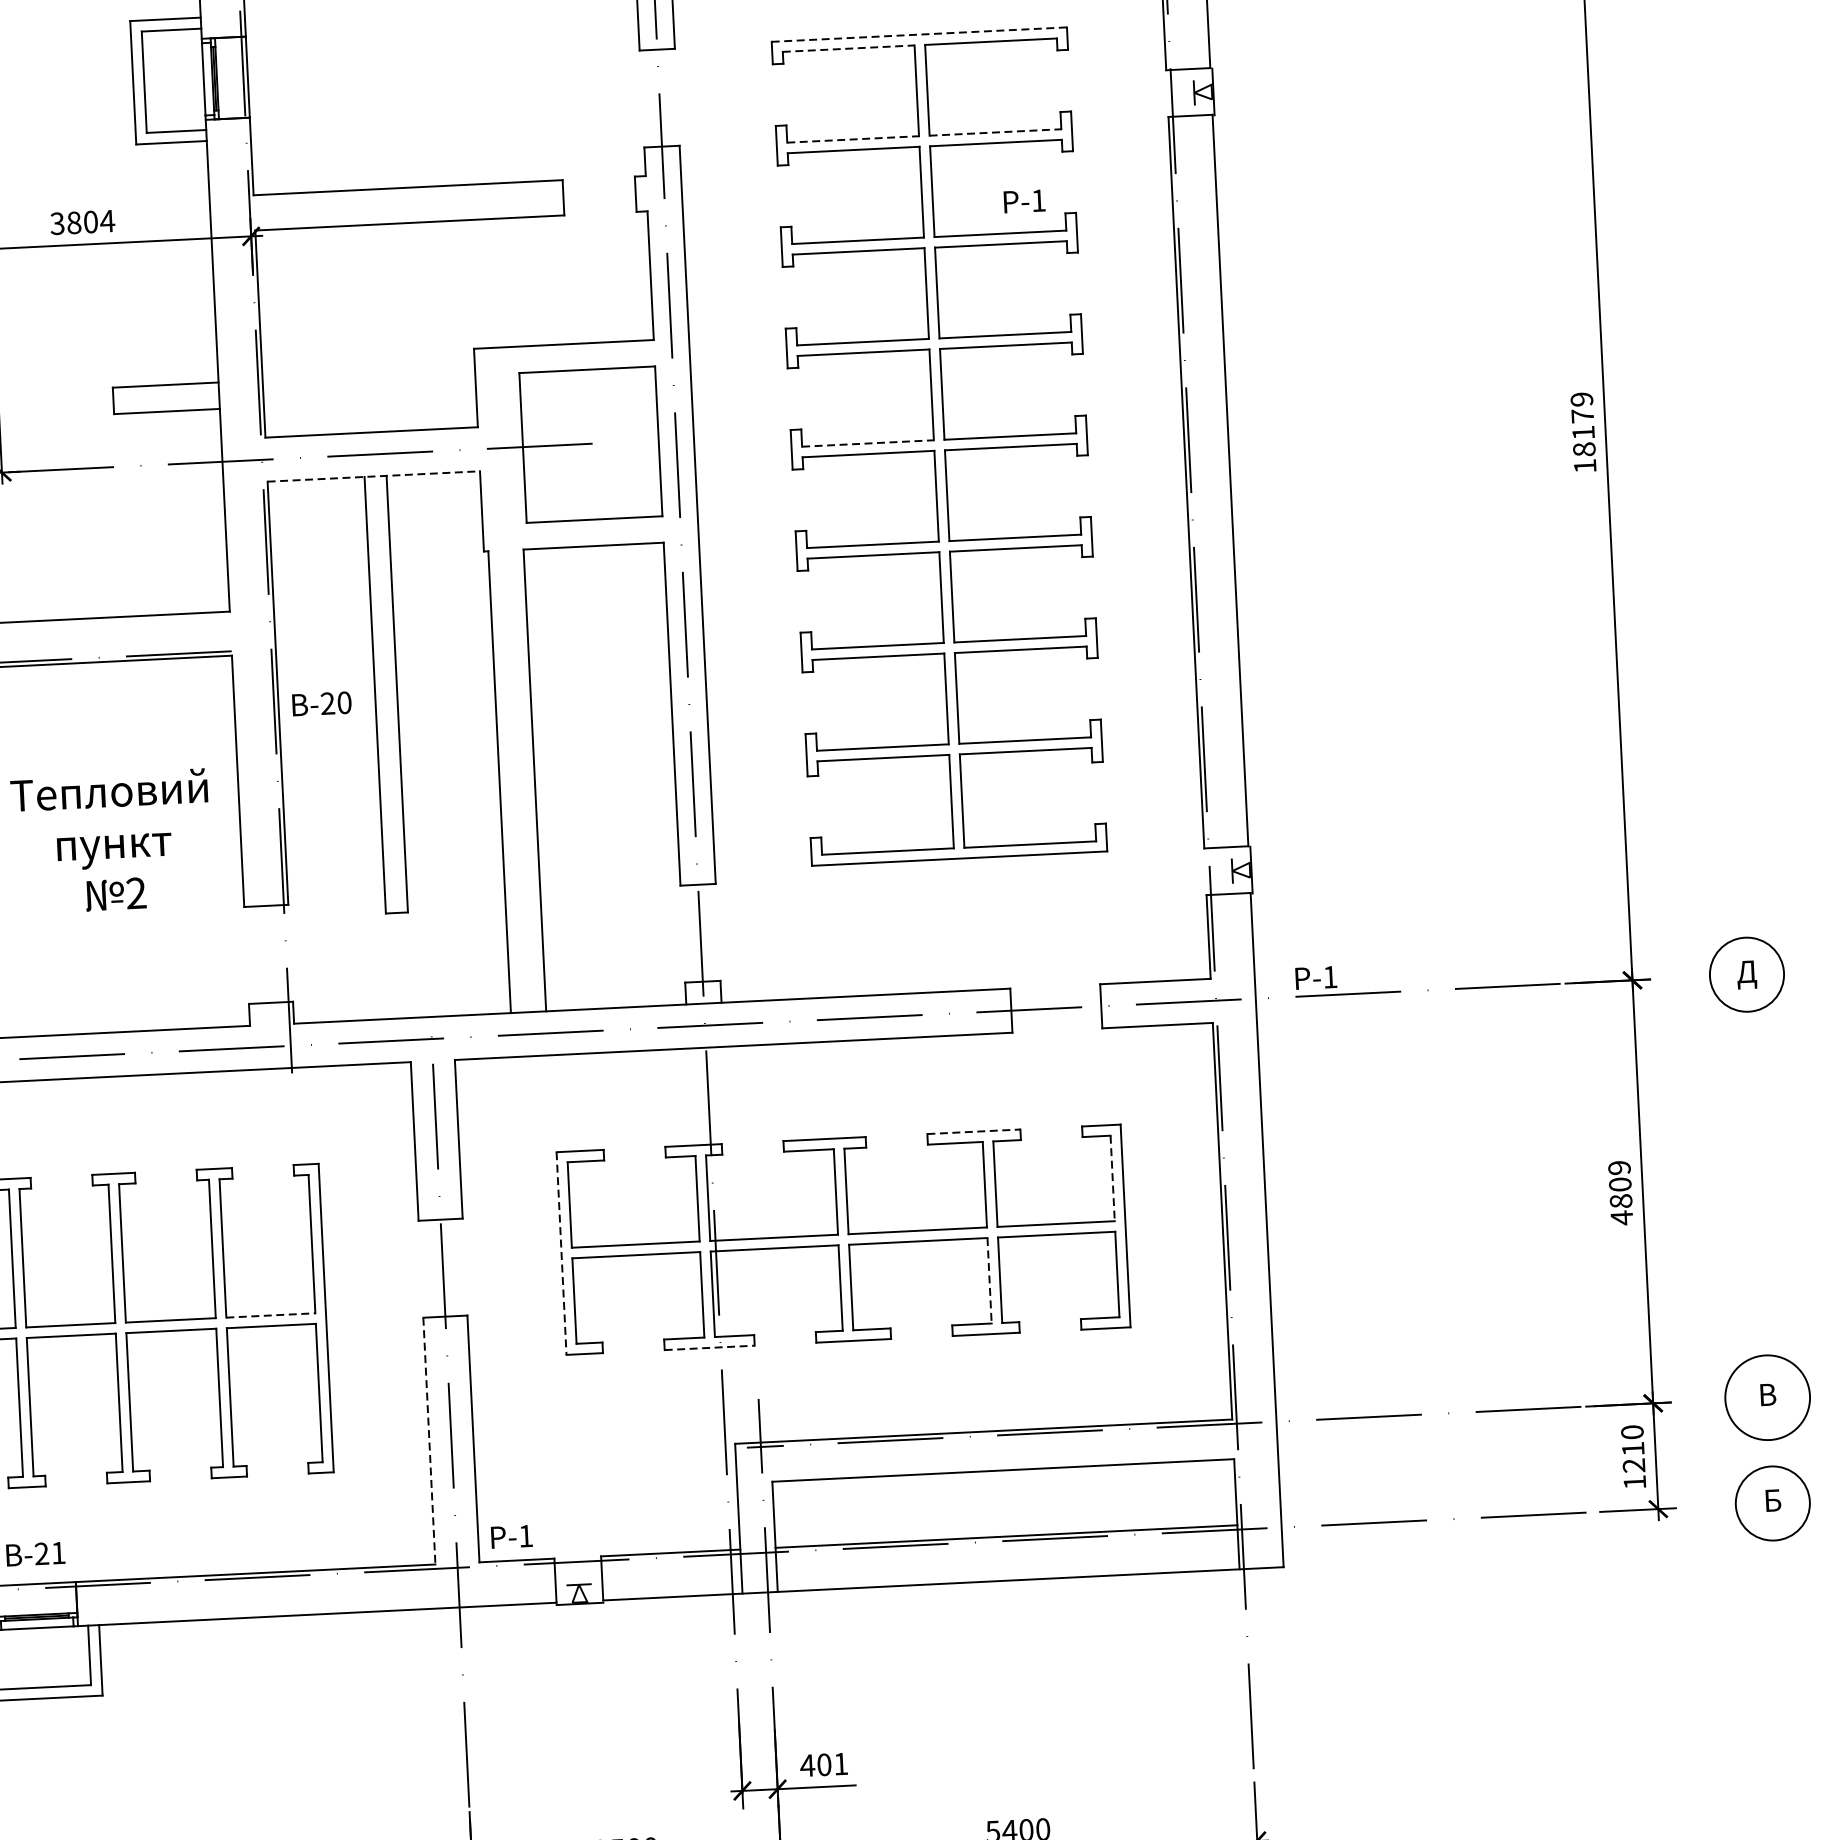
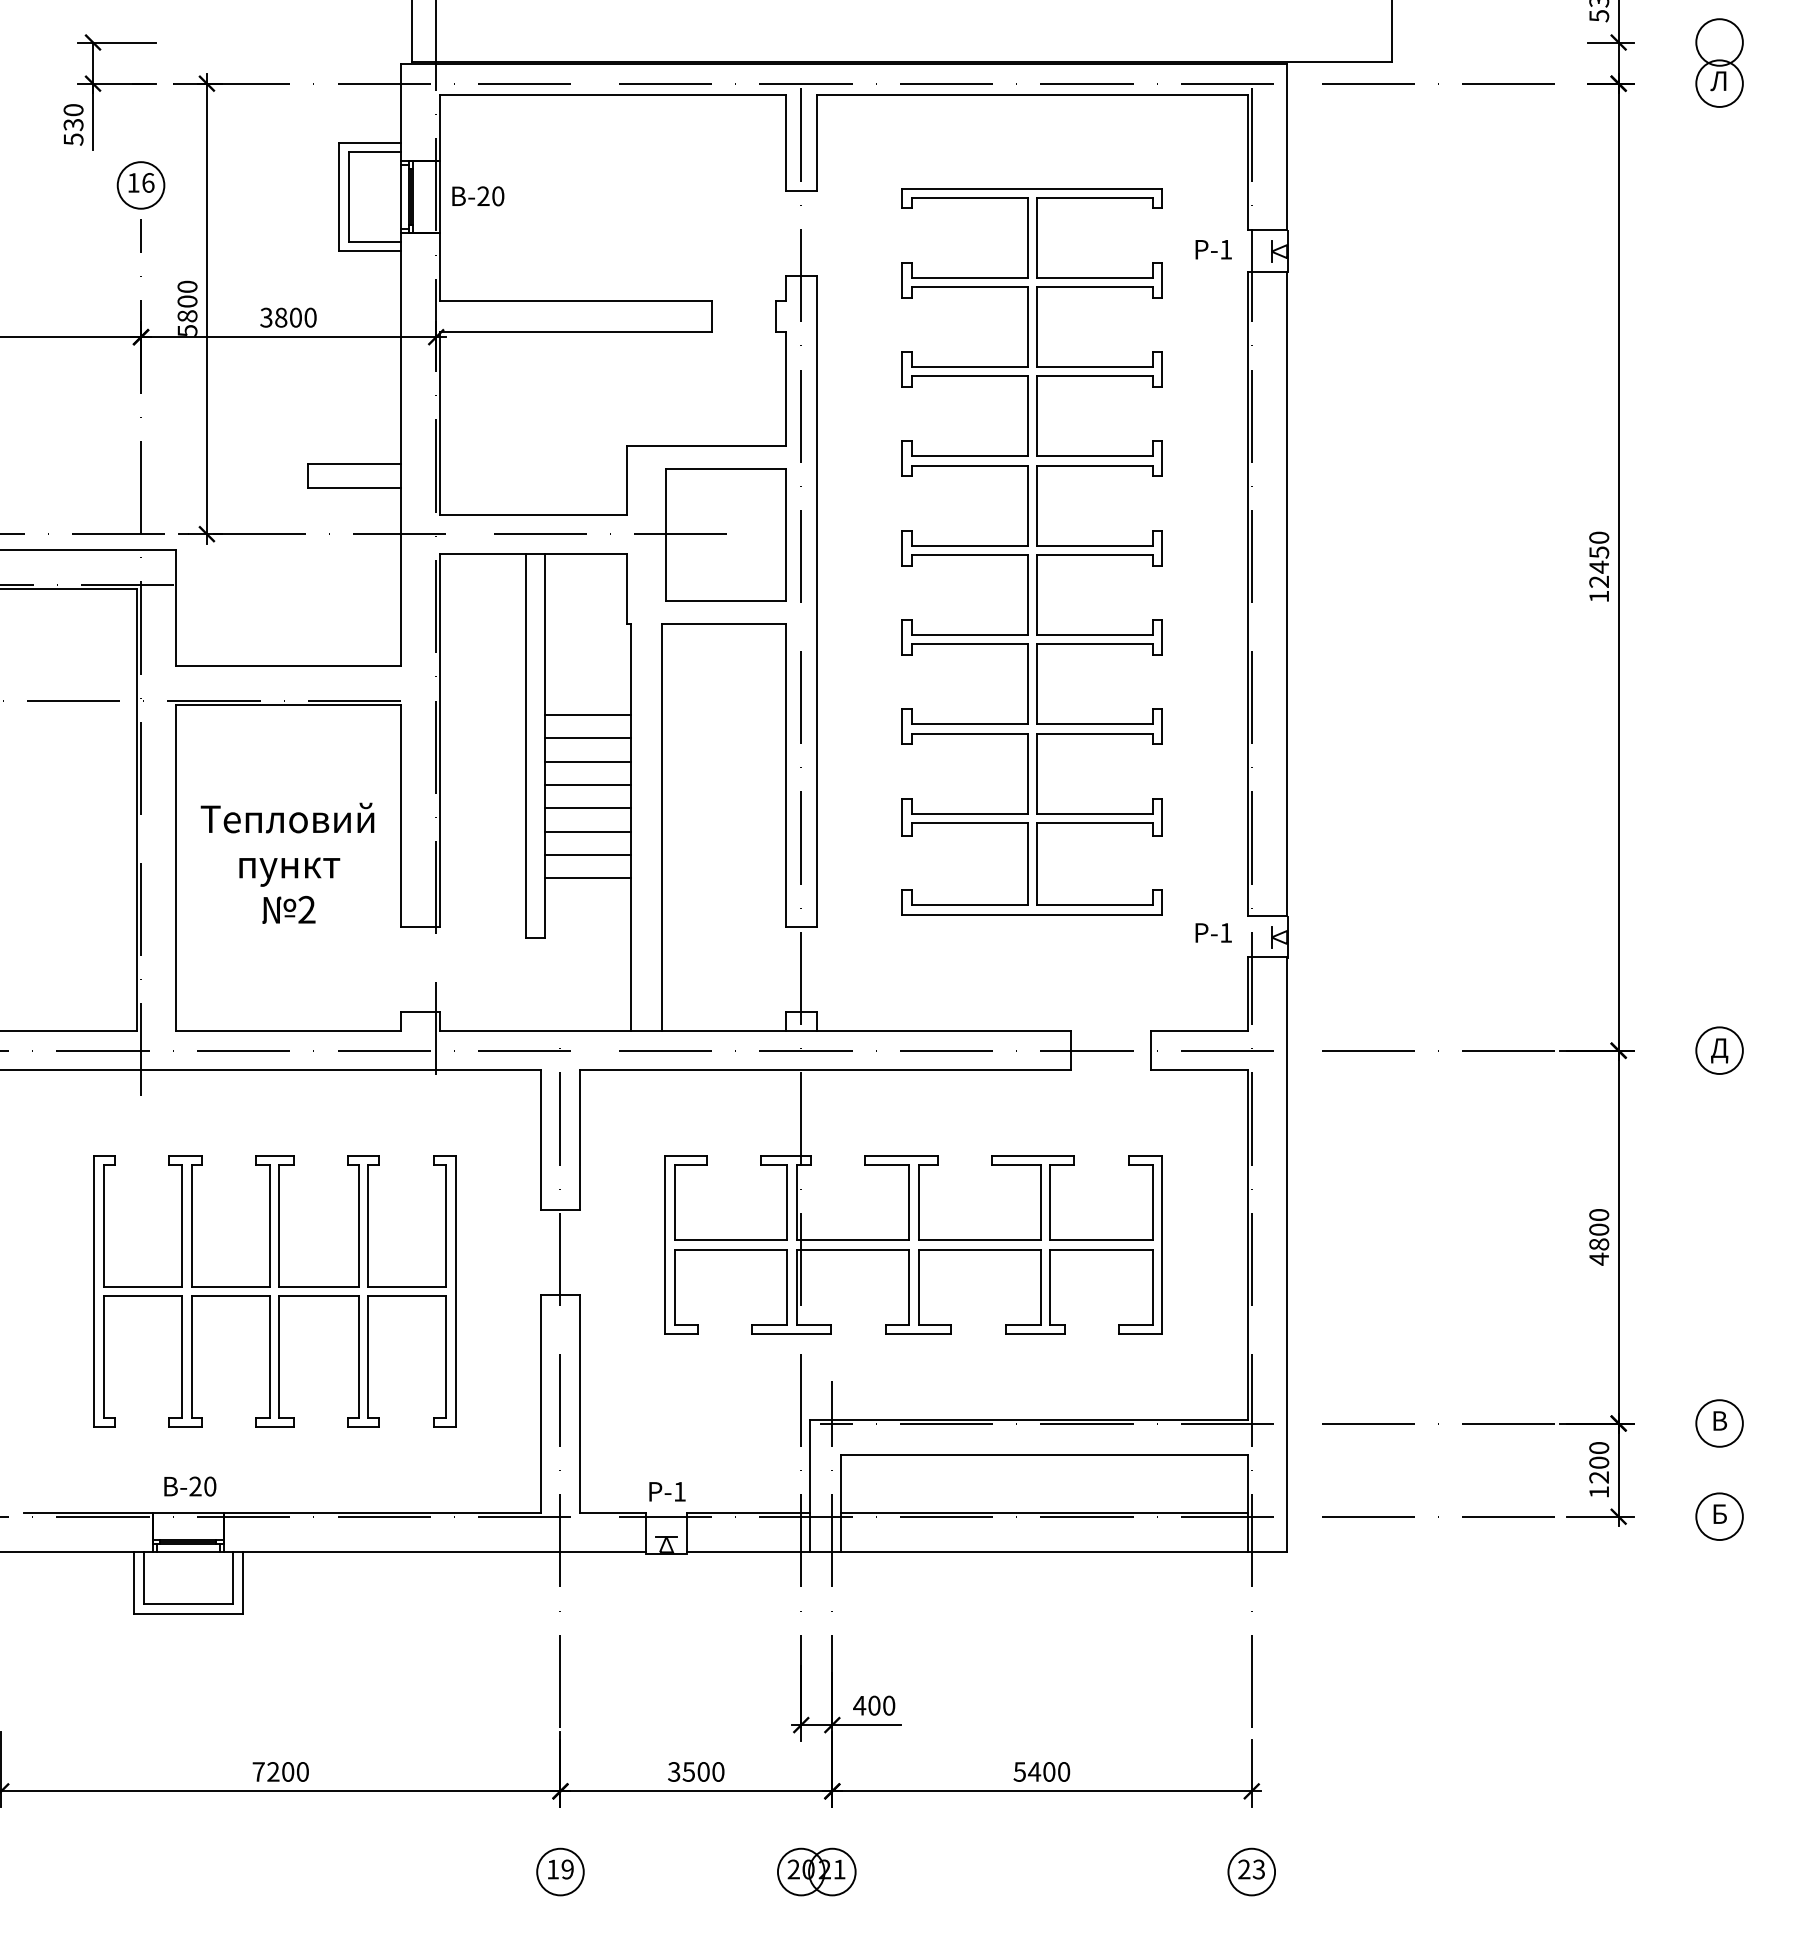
line: (919, 34) -> (1032, 188), dashed -> solid
line: (849, 48) -> (970, 197), dashed -> solid
line: (995, 132) -> (1095, 277), dashed -> solid
line: (854, 139) -> (970, 277), dashed -> solid
text: (1024, 201) -> (1213, 249), moved
text: (107, 221) -> (310, 317), 3804 -> 3800
text: (1583, 424) -> (1599, 559), 18179 -> 12450
line: (868, 443) -> (970, 545), dashed -> solid
line: (373, 476) -> (533, 553), dashed -> solid
line: (443, 657) -> (587, 715), added
line: (445, 683) -> (587, 738), added
text: (322, 704) -> (478, 196), moved
line: (446, 709) -> (587, 761), added
line: (447, 736) -> (587, 785), added
line: (449, 762) -> (587, 808), added
line: (450, 788) -> (587, 831), added
line: (451, 814) -> (587, 854), added
line: (452, 842) -> (587, 878), added
circle: (1746, 974) -> (1719, 1050), size x0.71
text: (1315, 977) -> (1213, 932), moved
line: (974, 1131) -> (1033, 1155), dashed -> solid
text: (1619, 1168) -> (1599, 1215), 4809 -> 4800
line: (1113, 1178) -> (1153, 1202), dashed -> solid
line: (561, 1254) -> (665, 1245), dashed -> solid
line: (989, 1281) -> (1040, 1287), dashed -> solid
line: (271, 1315) -> (407, 1286), dashed -> solid
line: (709, 1348) -> (791, 1334), dashed -> solid
circle: (1767, 1397) -> (1719, 1423), size x0.62
line: (429, 1441) -> (541, 1404), dashed -> solid
text: (1633, 1448) -> (1599, 1462), 1210 -> 1200
circle: (1772, 1503) -> (1719, 1516), size x0.71
text: (511, 1536) -> (667, 1491), moved
text: (58, 1552) -> (210, 1486), -21 -> -20
text: (841, 1763) -> (889, 1705), 401 -> 400

